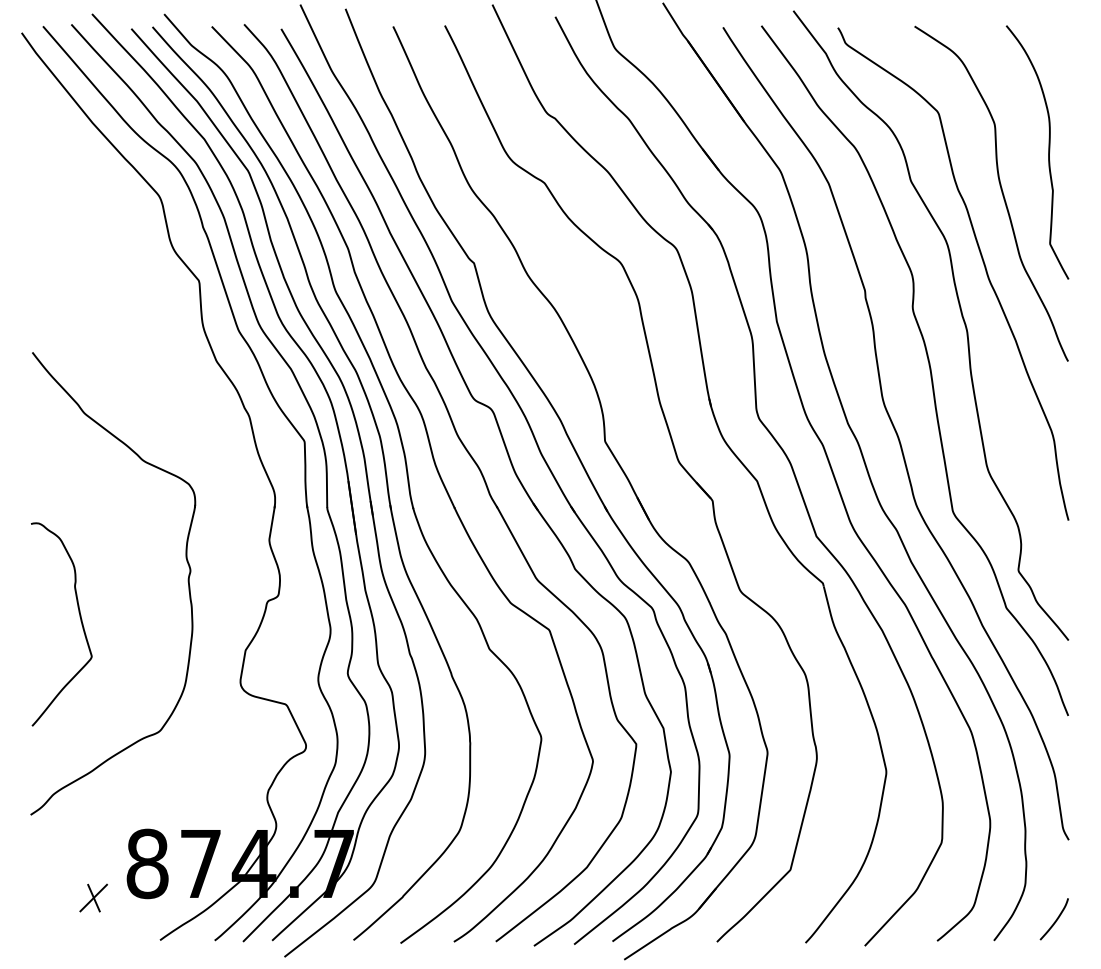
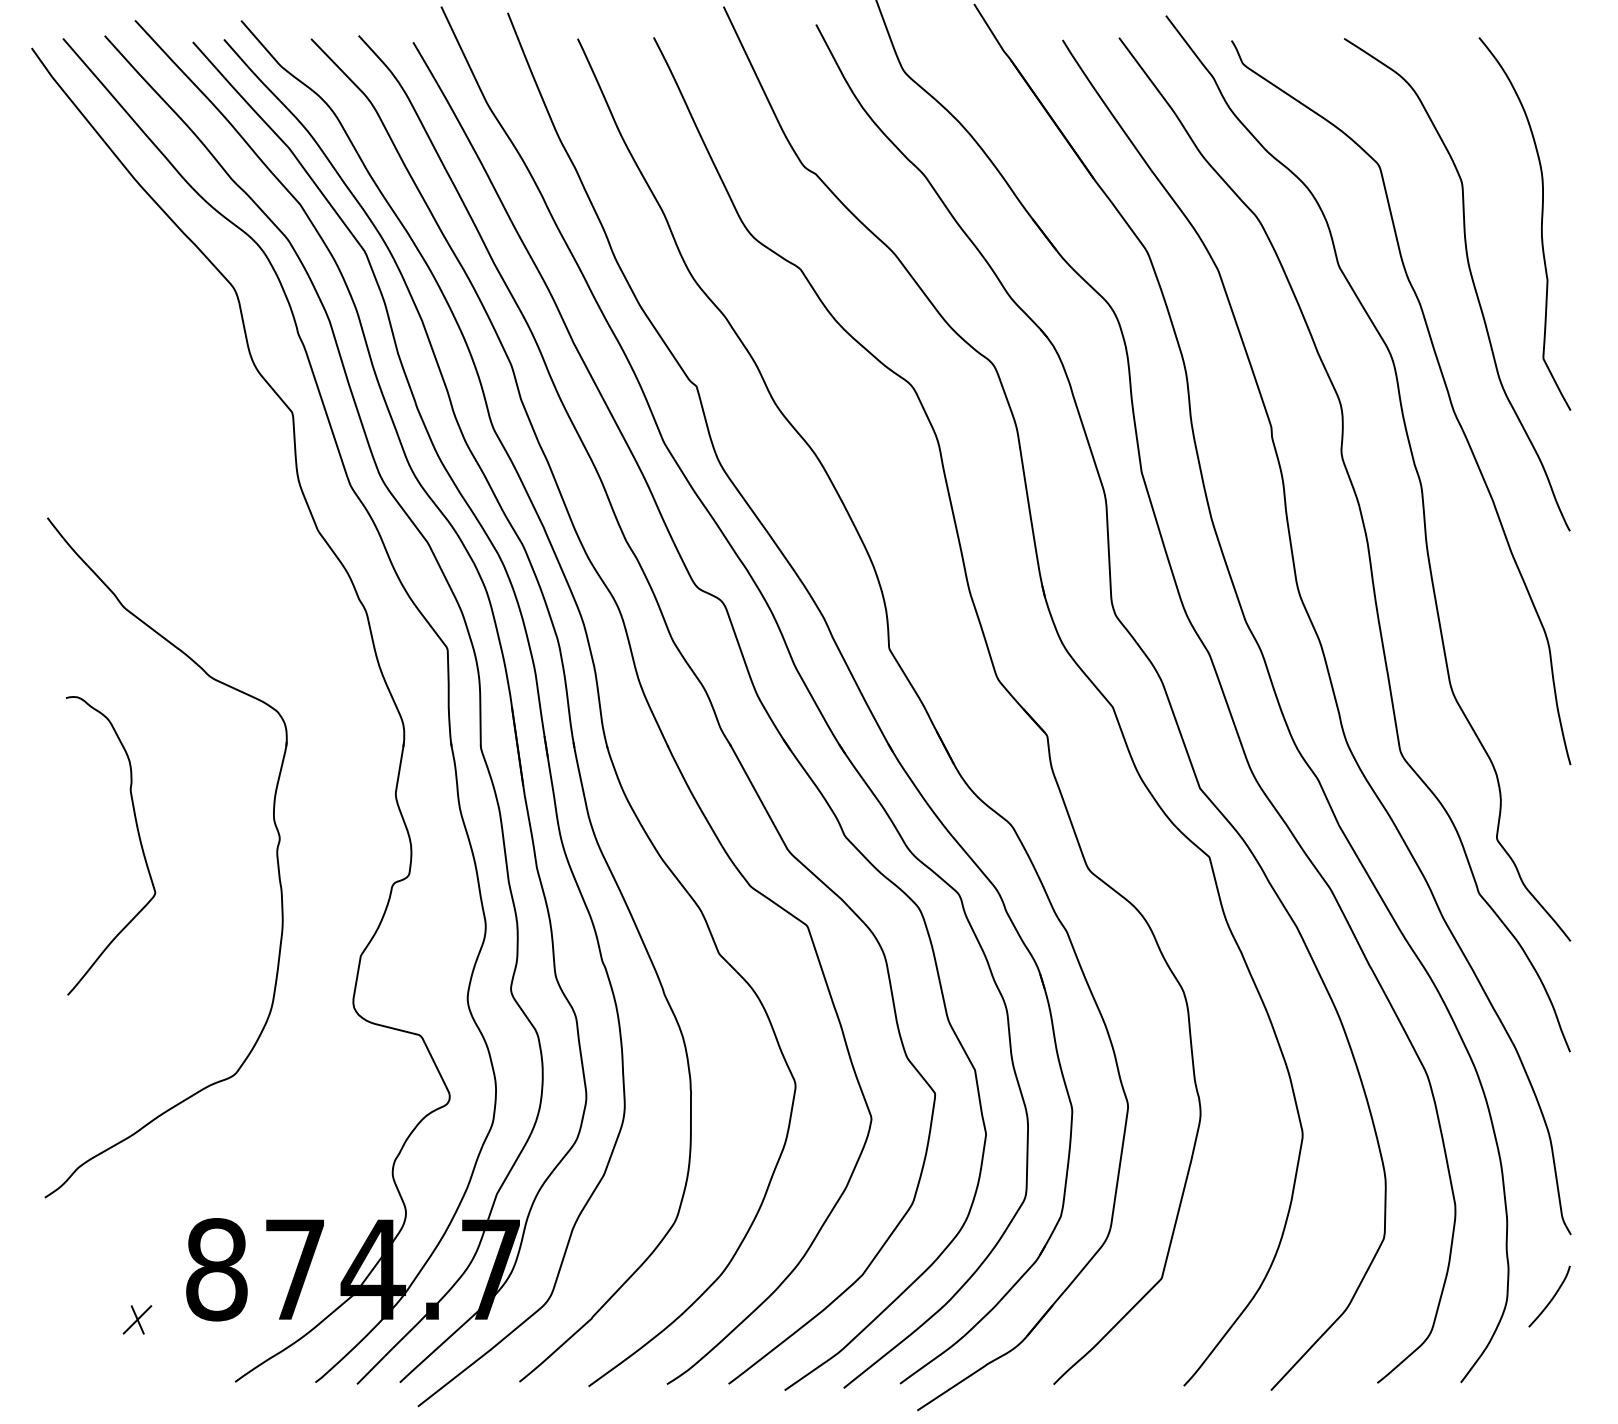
curve: (80, 621) -> (138, 841), moved
part: (93, 897) -> (137, 1319), size x0.7
curve: (1055, 920) -> (1551, 1298), moved

